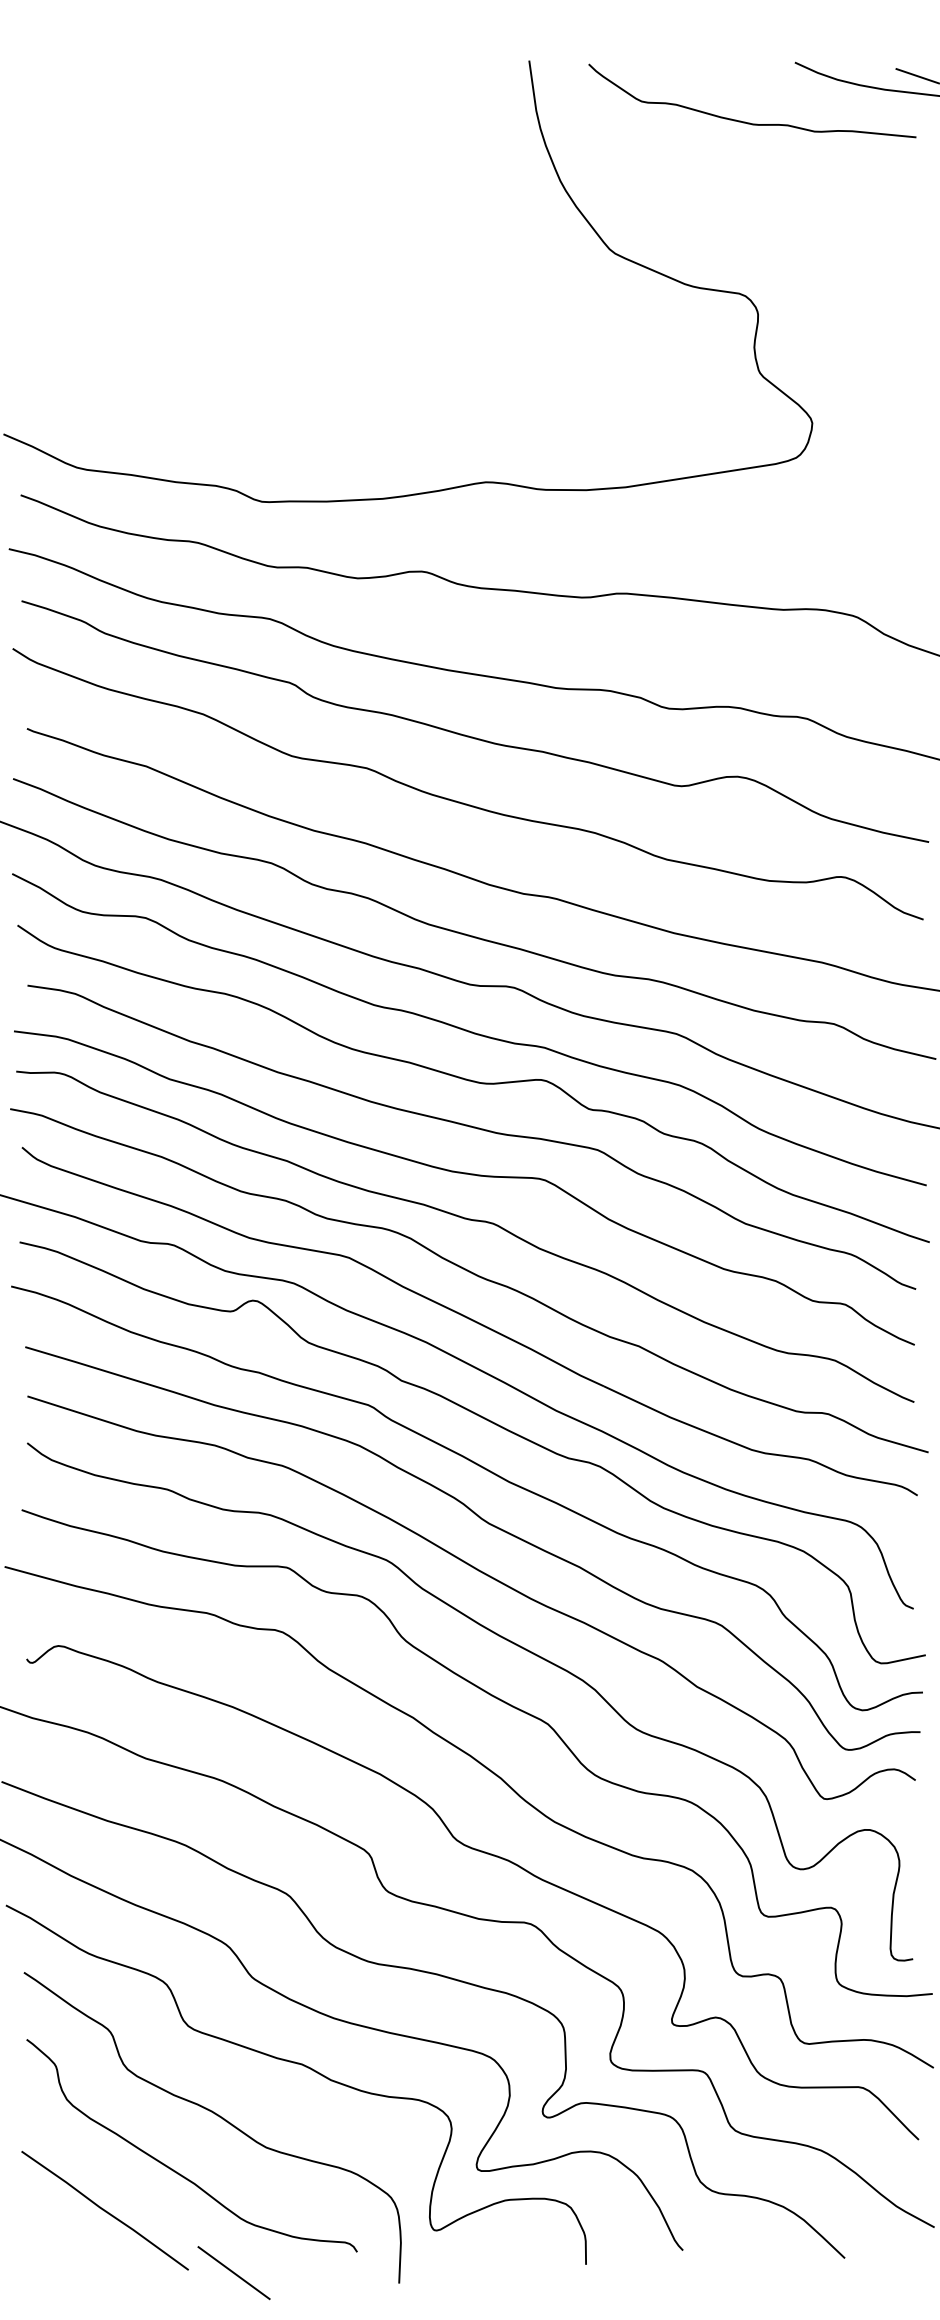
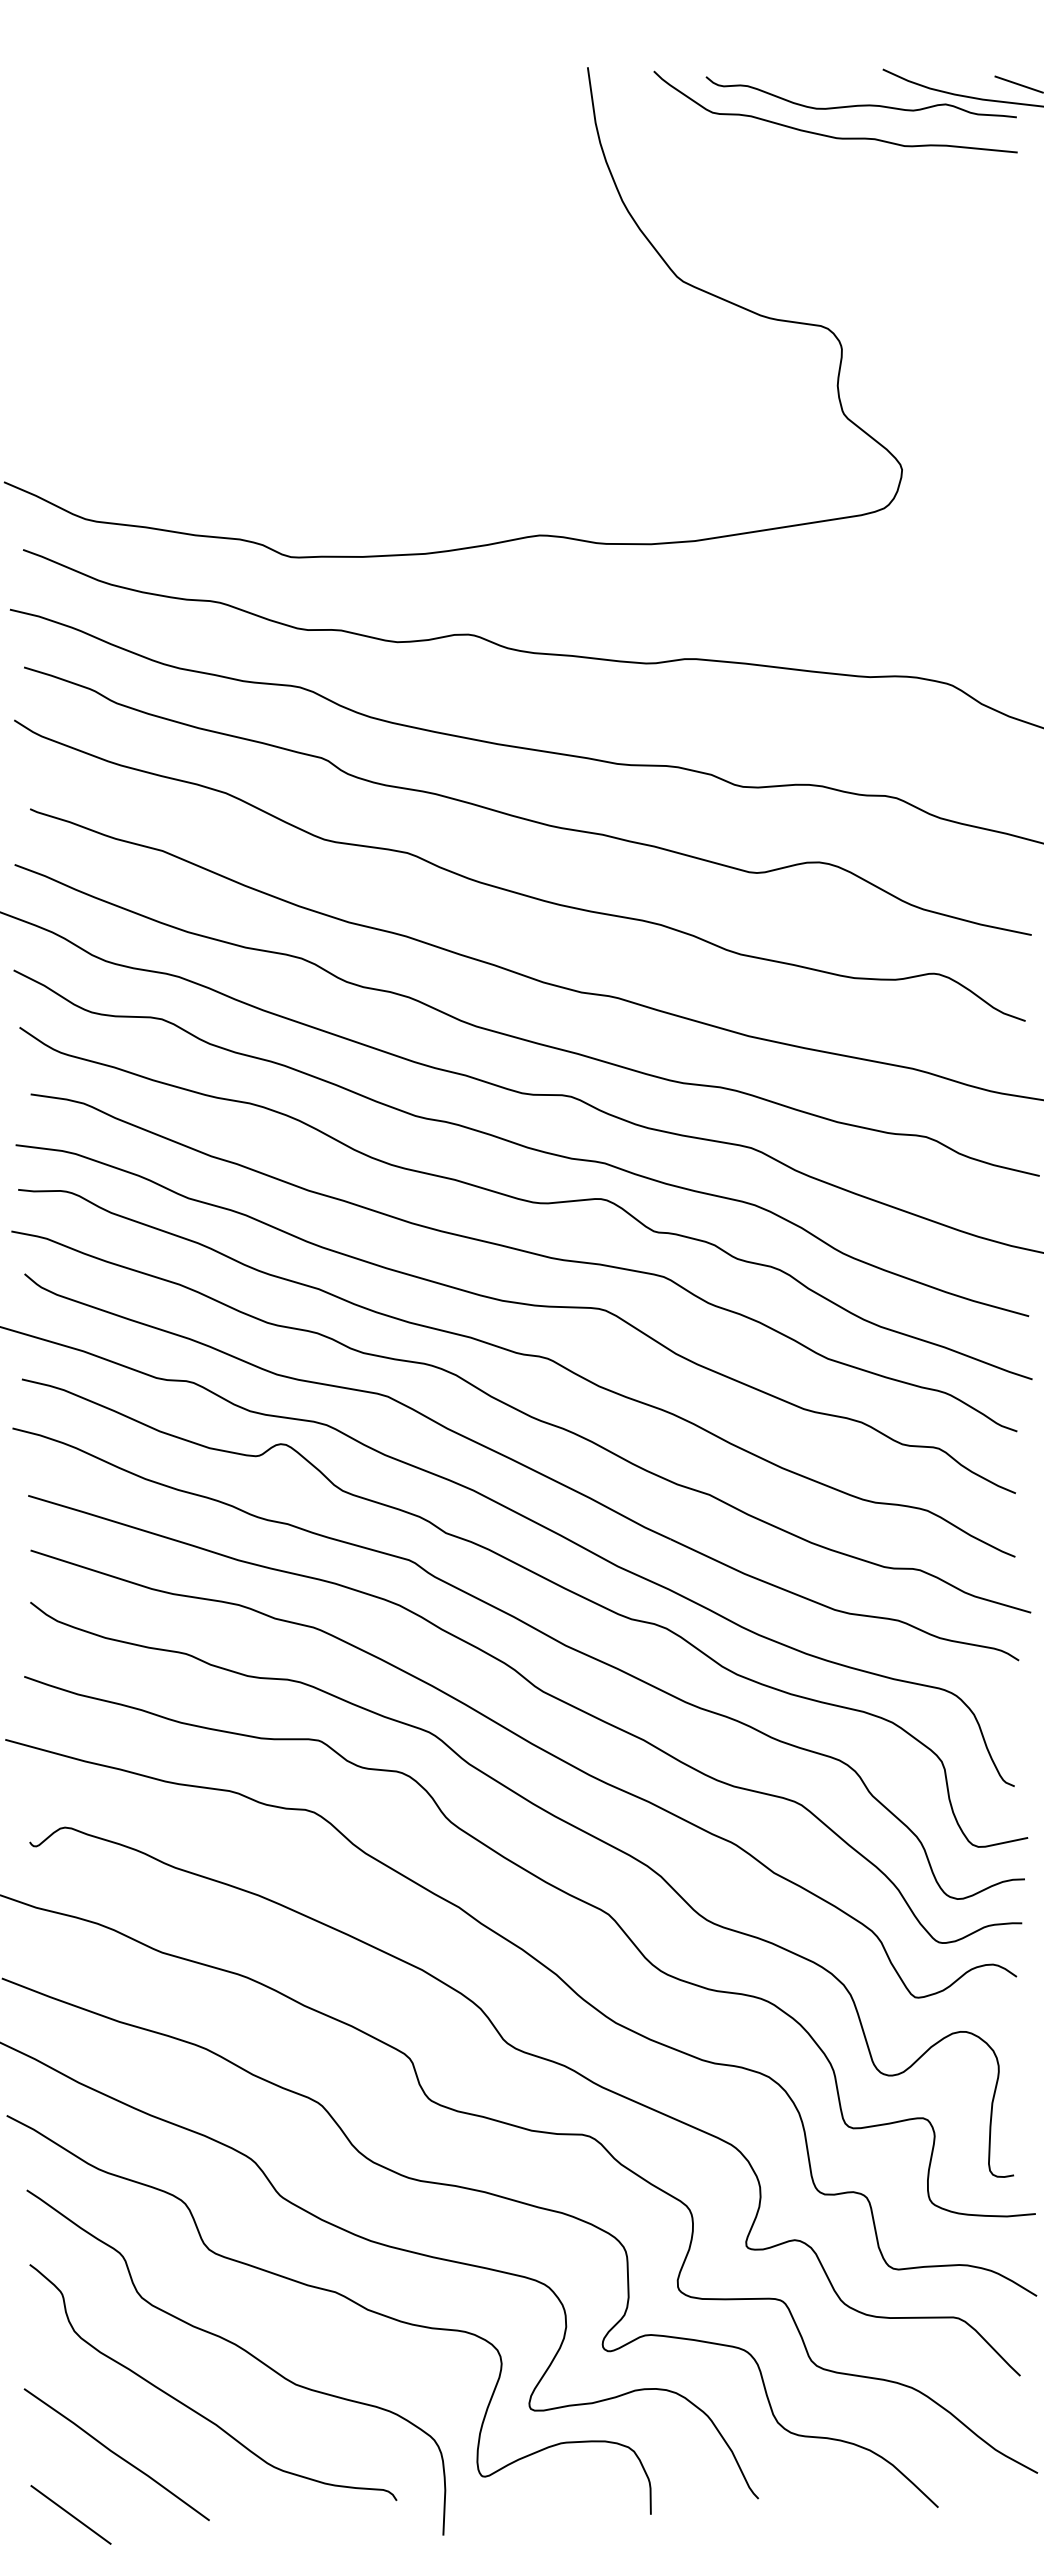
curve: (774, 94) -> (860, 104), added
line: (233, 2272) -> (70, 2514), moved

